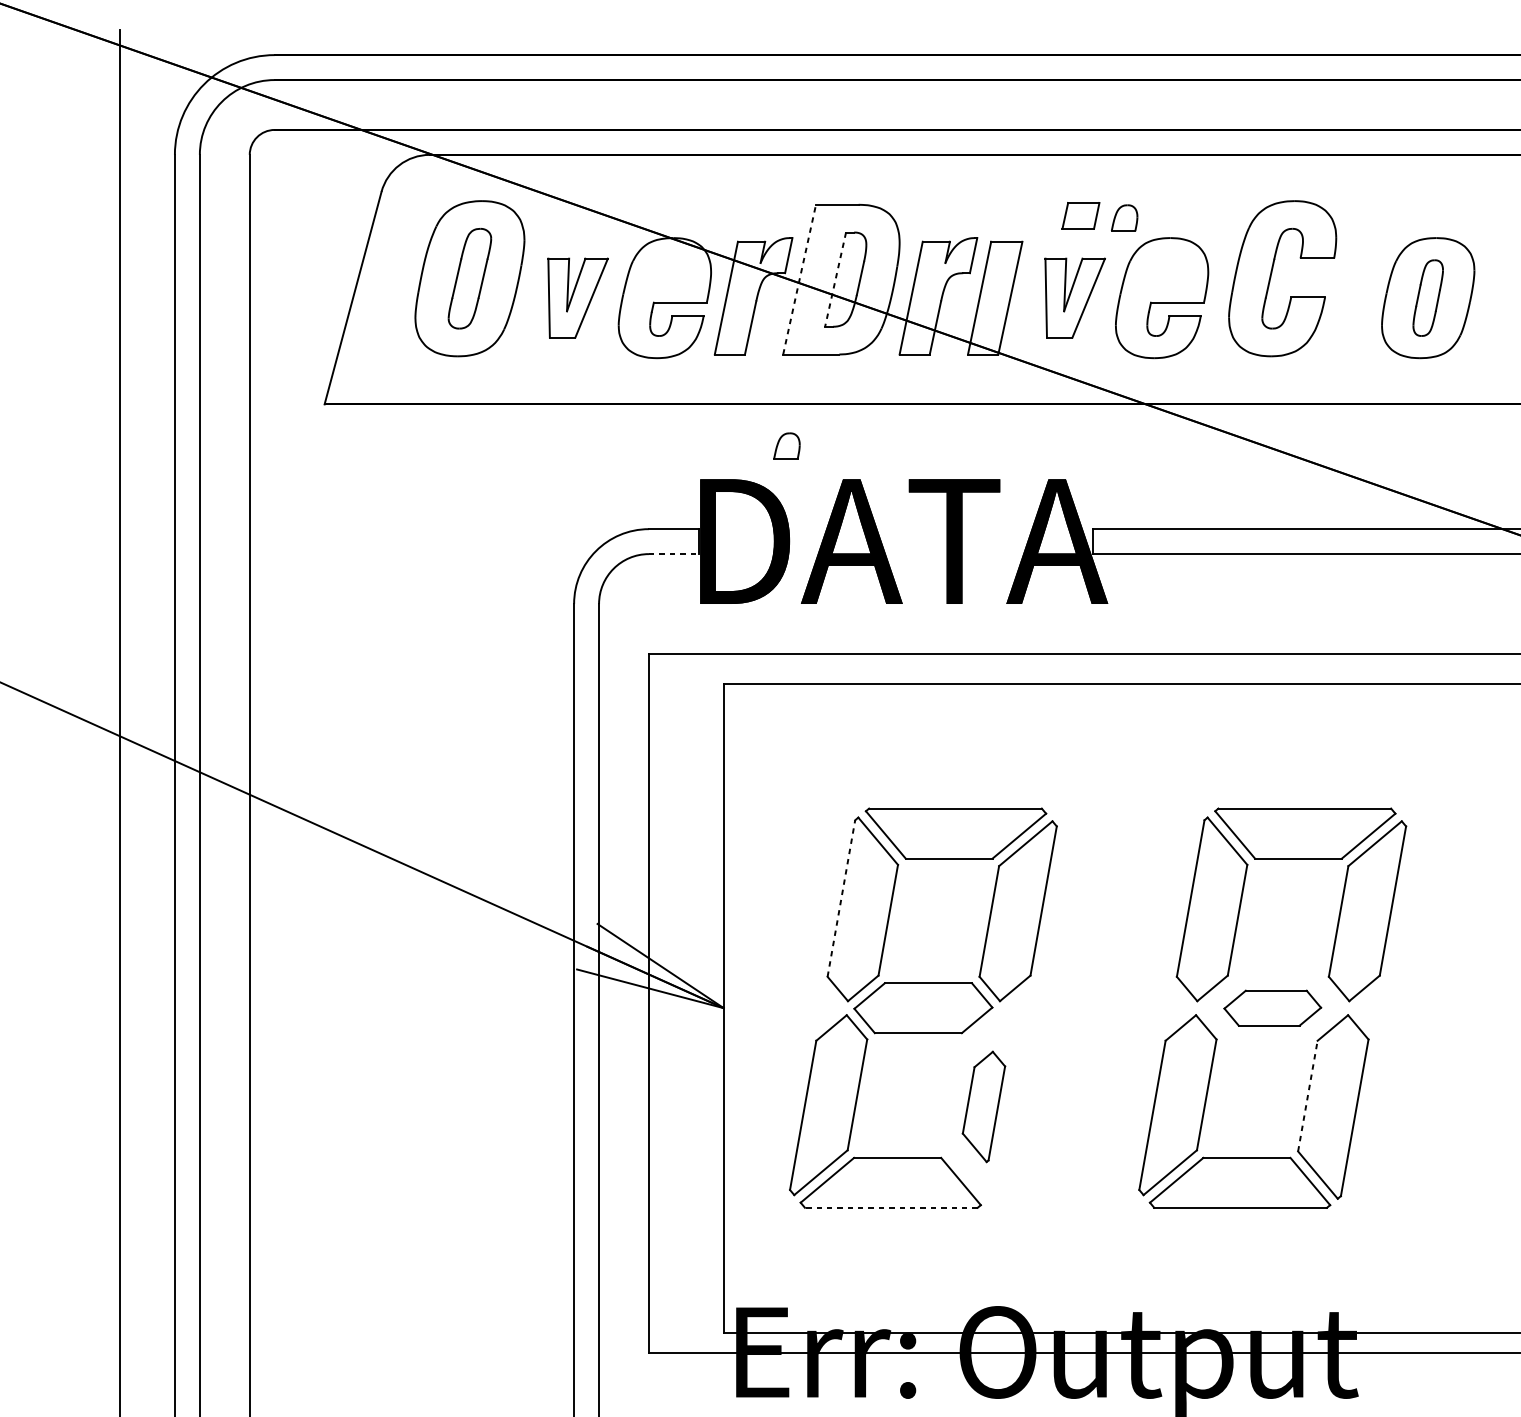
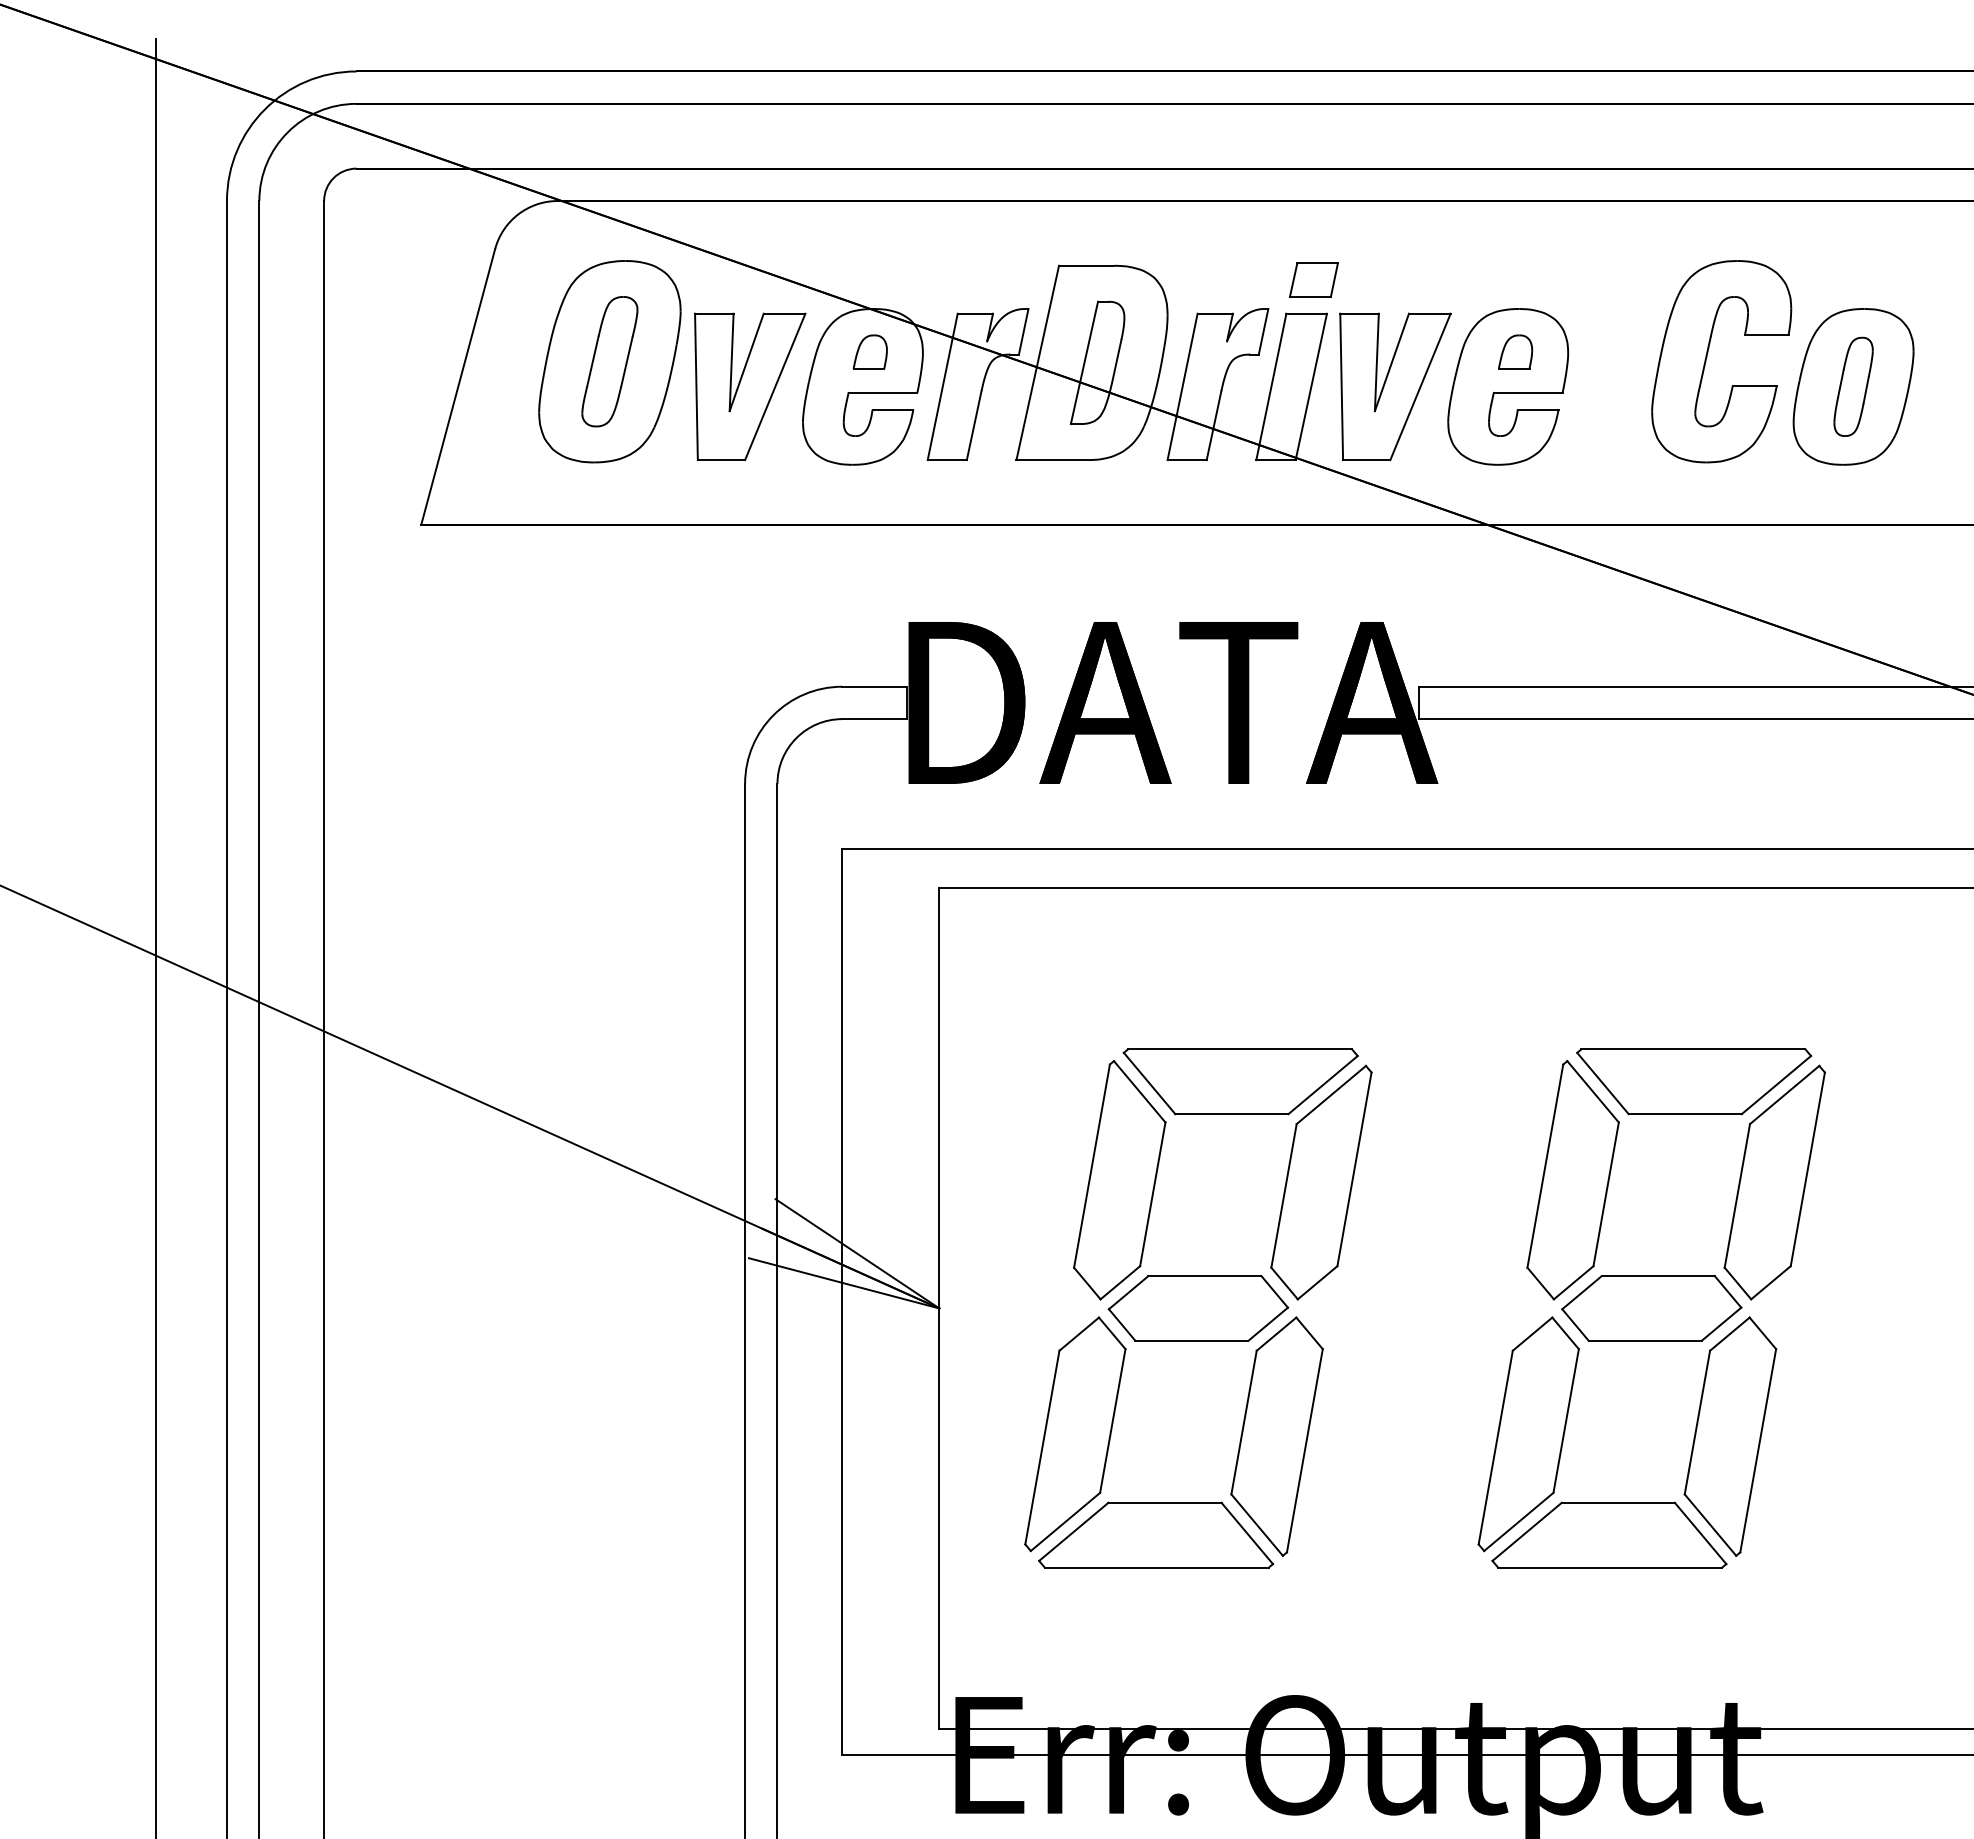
part: (1080, 215) -> (1313, 279), moved
part: (1124, 217) -> (1515, 351), moved
part: (1271, 275) -> (1707, 357), moved
line: (799, 279) -> (1037, 362), dashed -> solid
line: (835, 279) -> (1084, 362), dashed -> solid
part: (578, 297) -> (750, 386), size x1.43
part: (1075, 297) -> (1395, 386), size x1.43
part: (786, 445) -> (869, 351), moved
line: (674, 554) -> (875, 719), dashed -> solid
line: (841, 898) -> (1092, 1165), dashed -> solid
part: (1272, 1008) -> (1651, 1308), size x1.43
line: (1307, 1096) -> (1697, 1422), dashed -> solid
part: (983, 1106) -> (1276, 1436), size x1.67
line: (891, 1207) -> (1156, 1567), dashed -> solid

